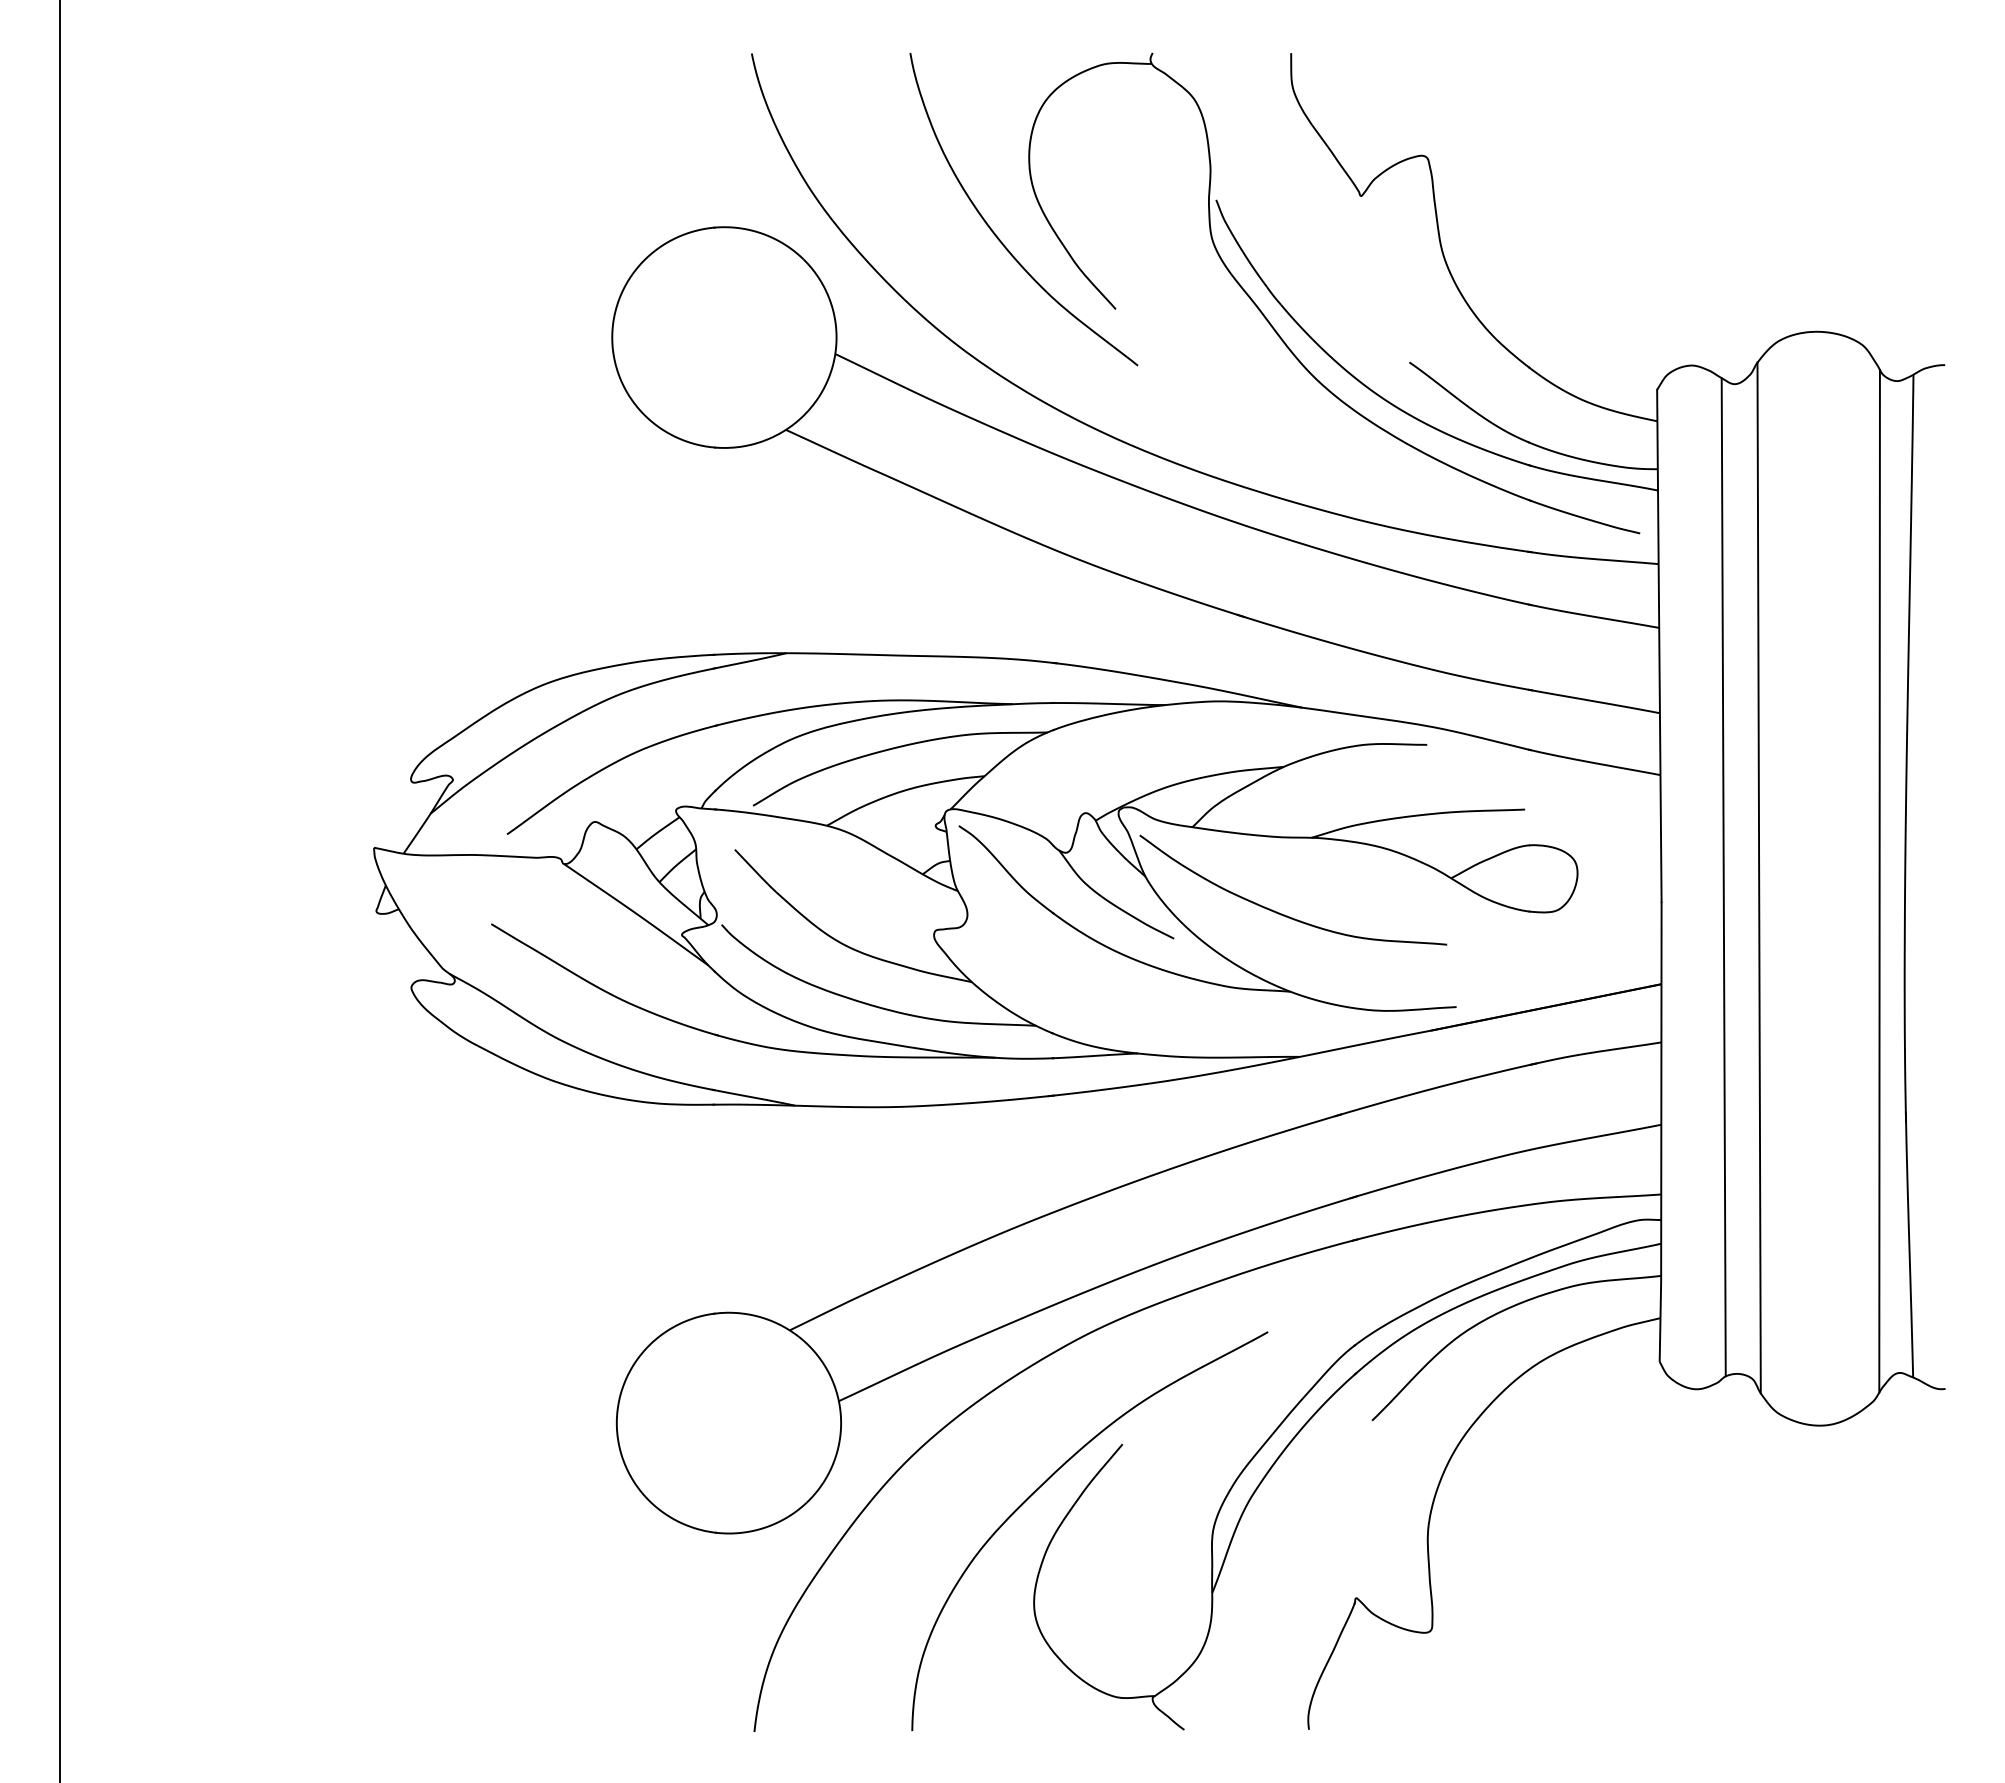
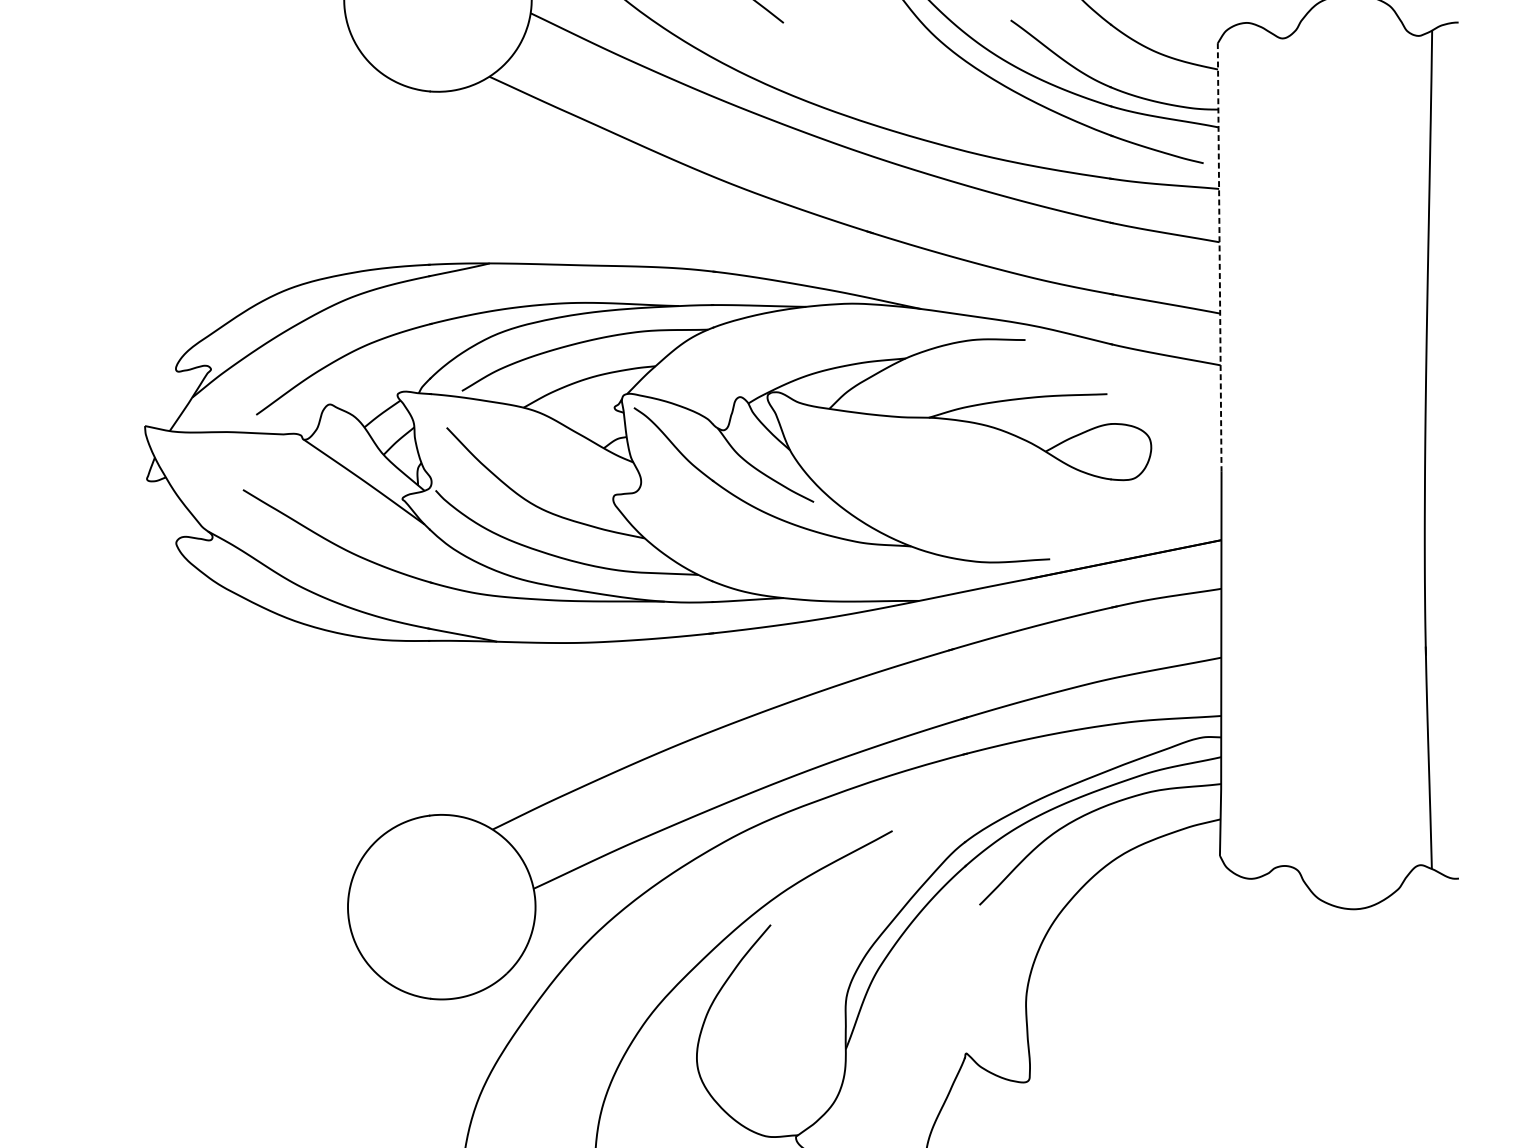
line: (1659, 645) -> (1219, 256), solid -> dashed
line: (1723, 877) -> (1273, 450), removed
line: (1758, 877) -> (1302, 450), removed
line: (1879, 880) -> (1403, 453), removed
curve: (1282, 913) -> (904, 481), removed

